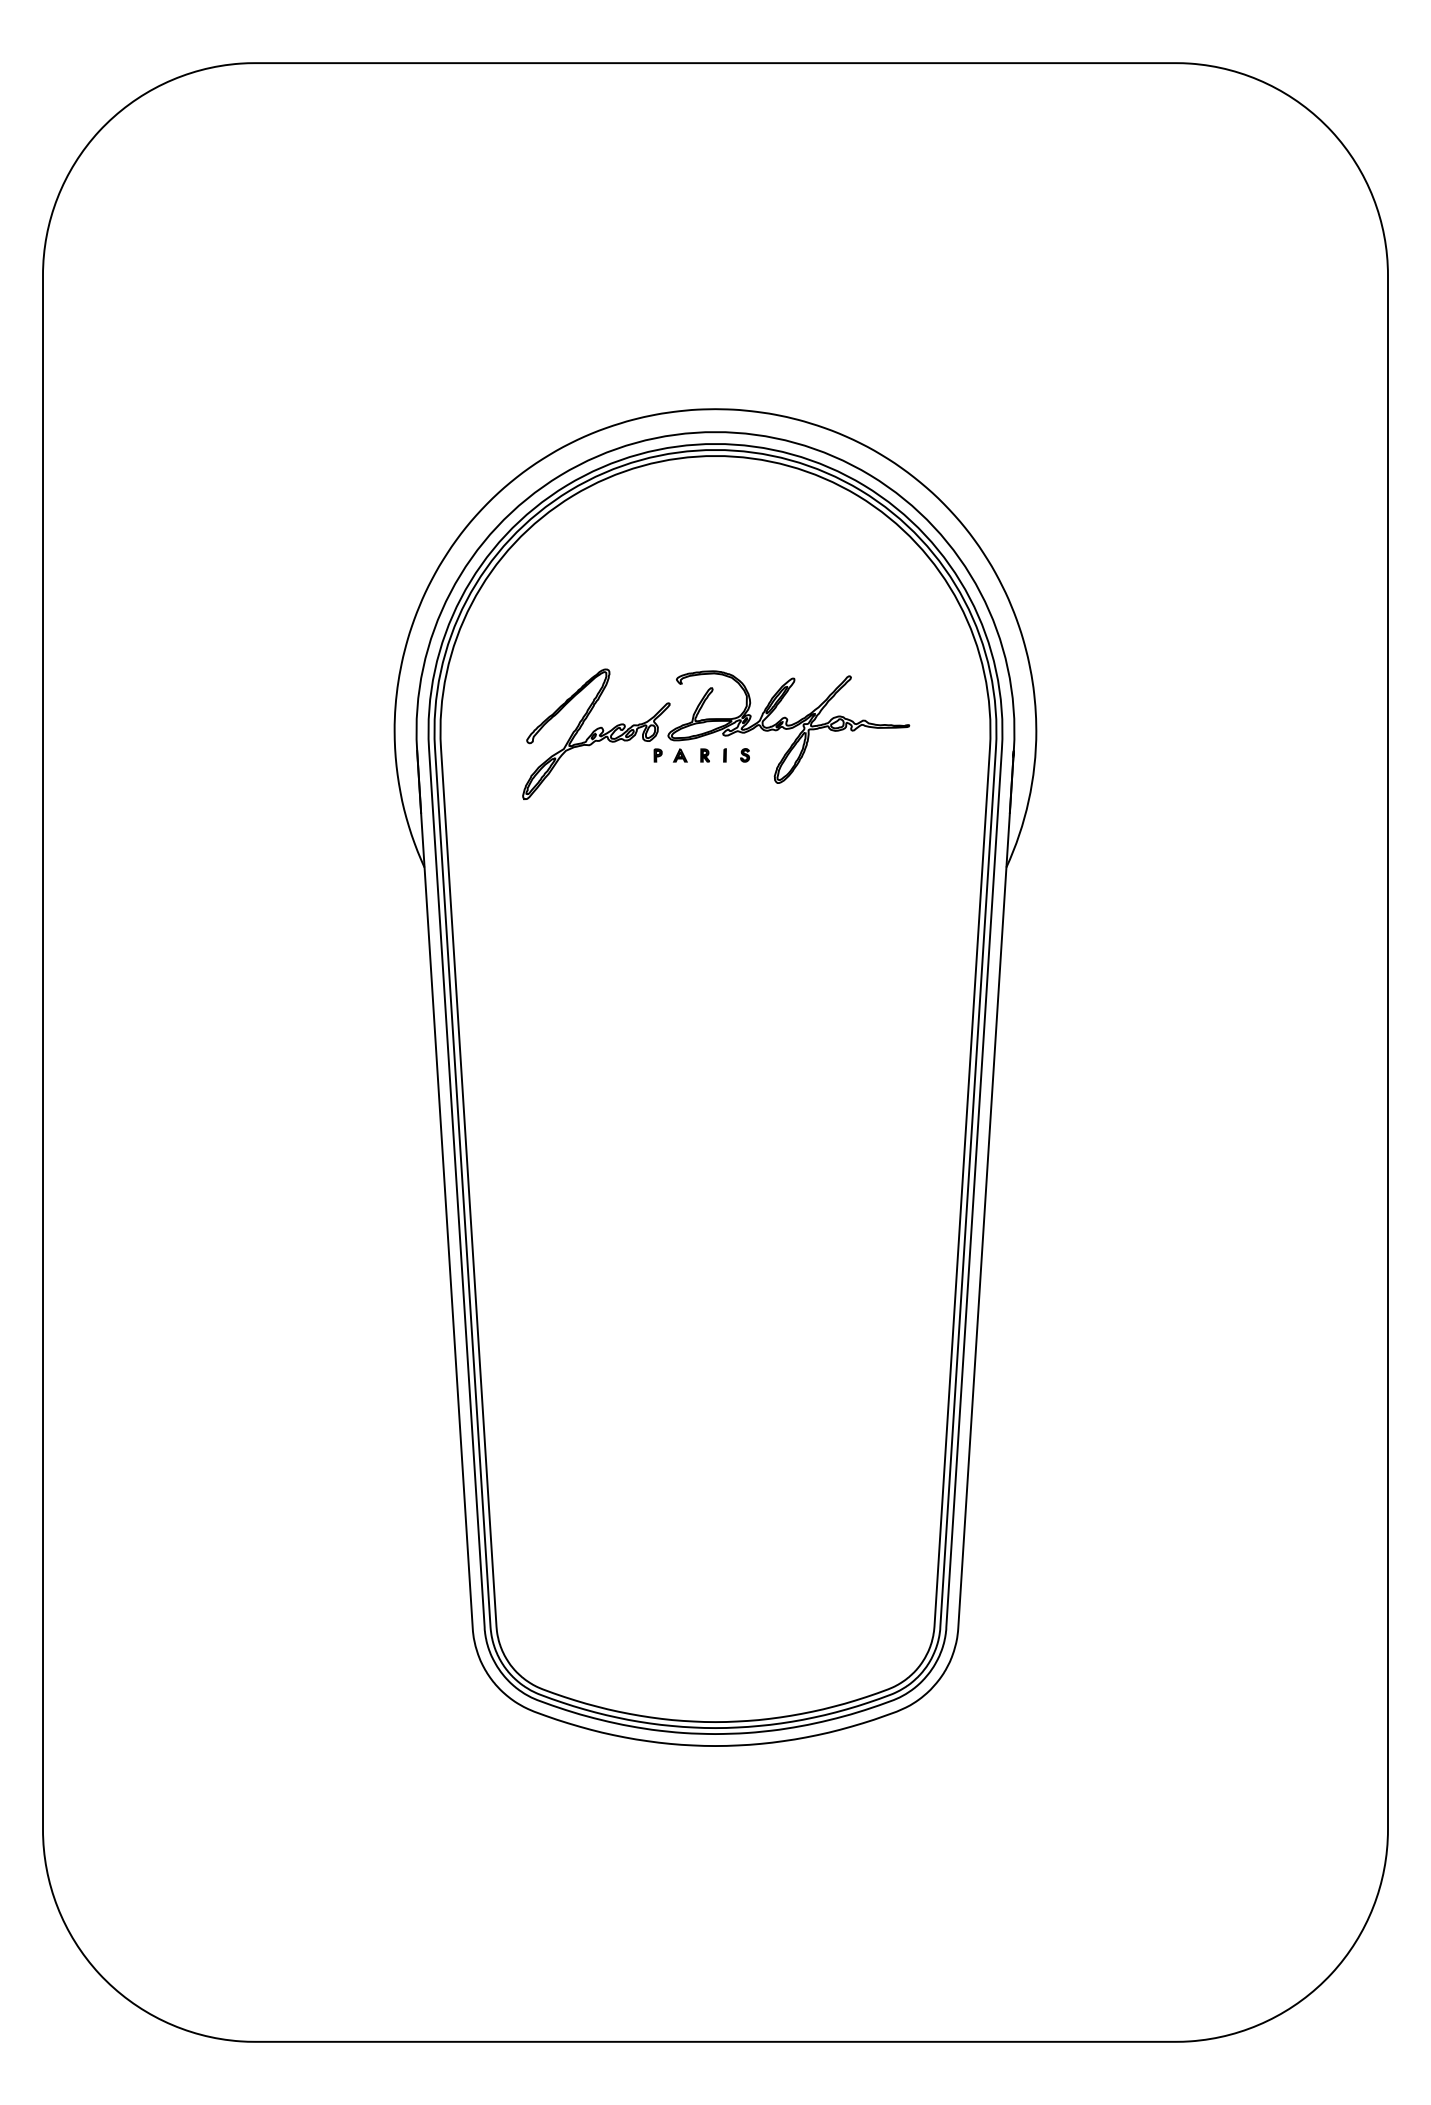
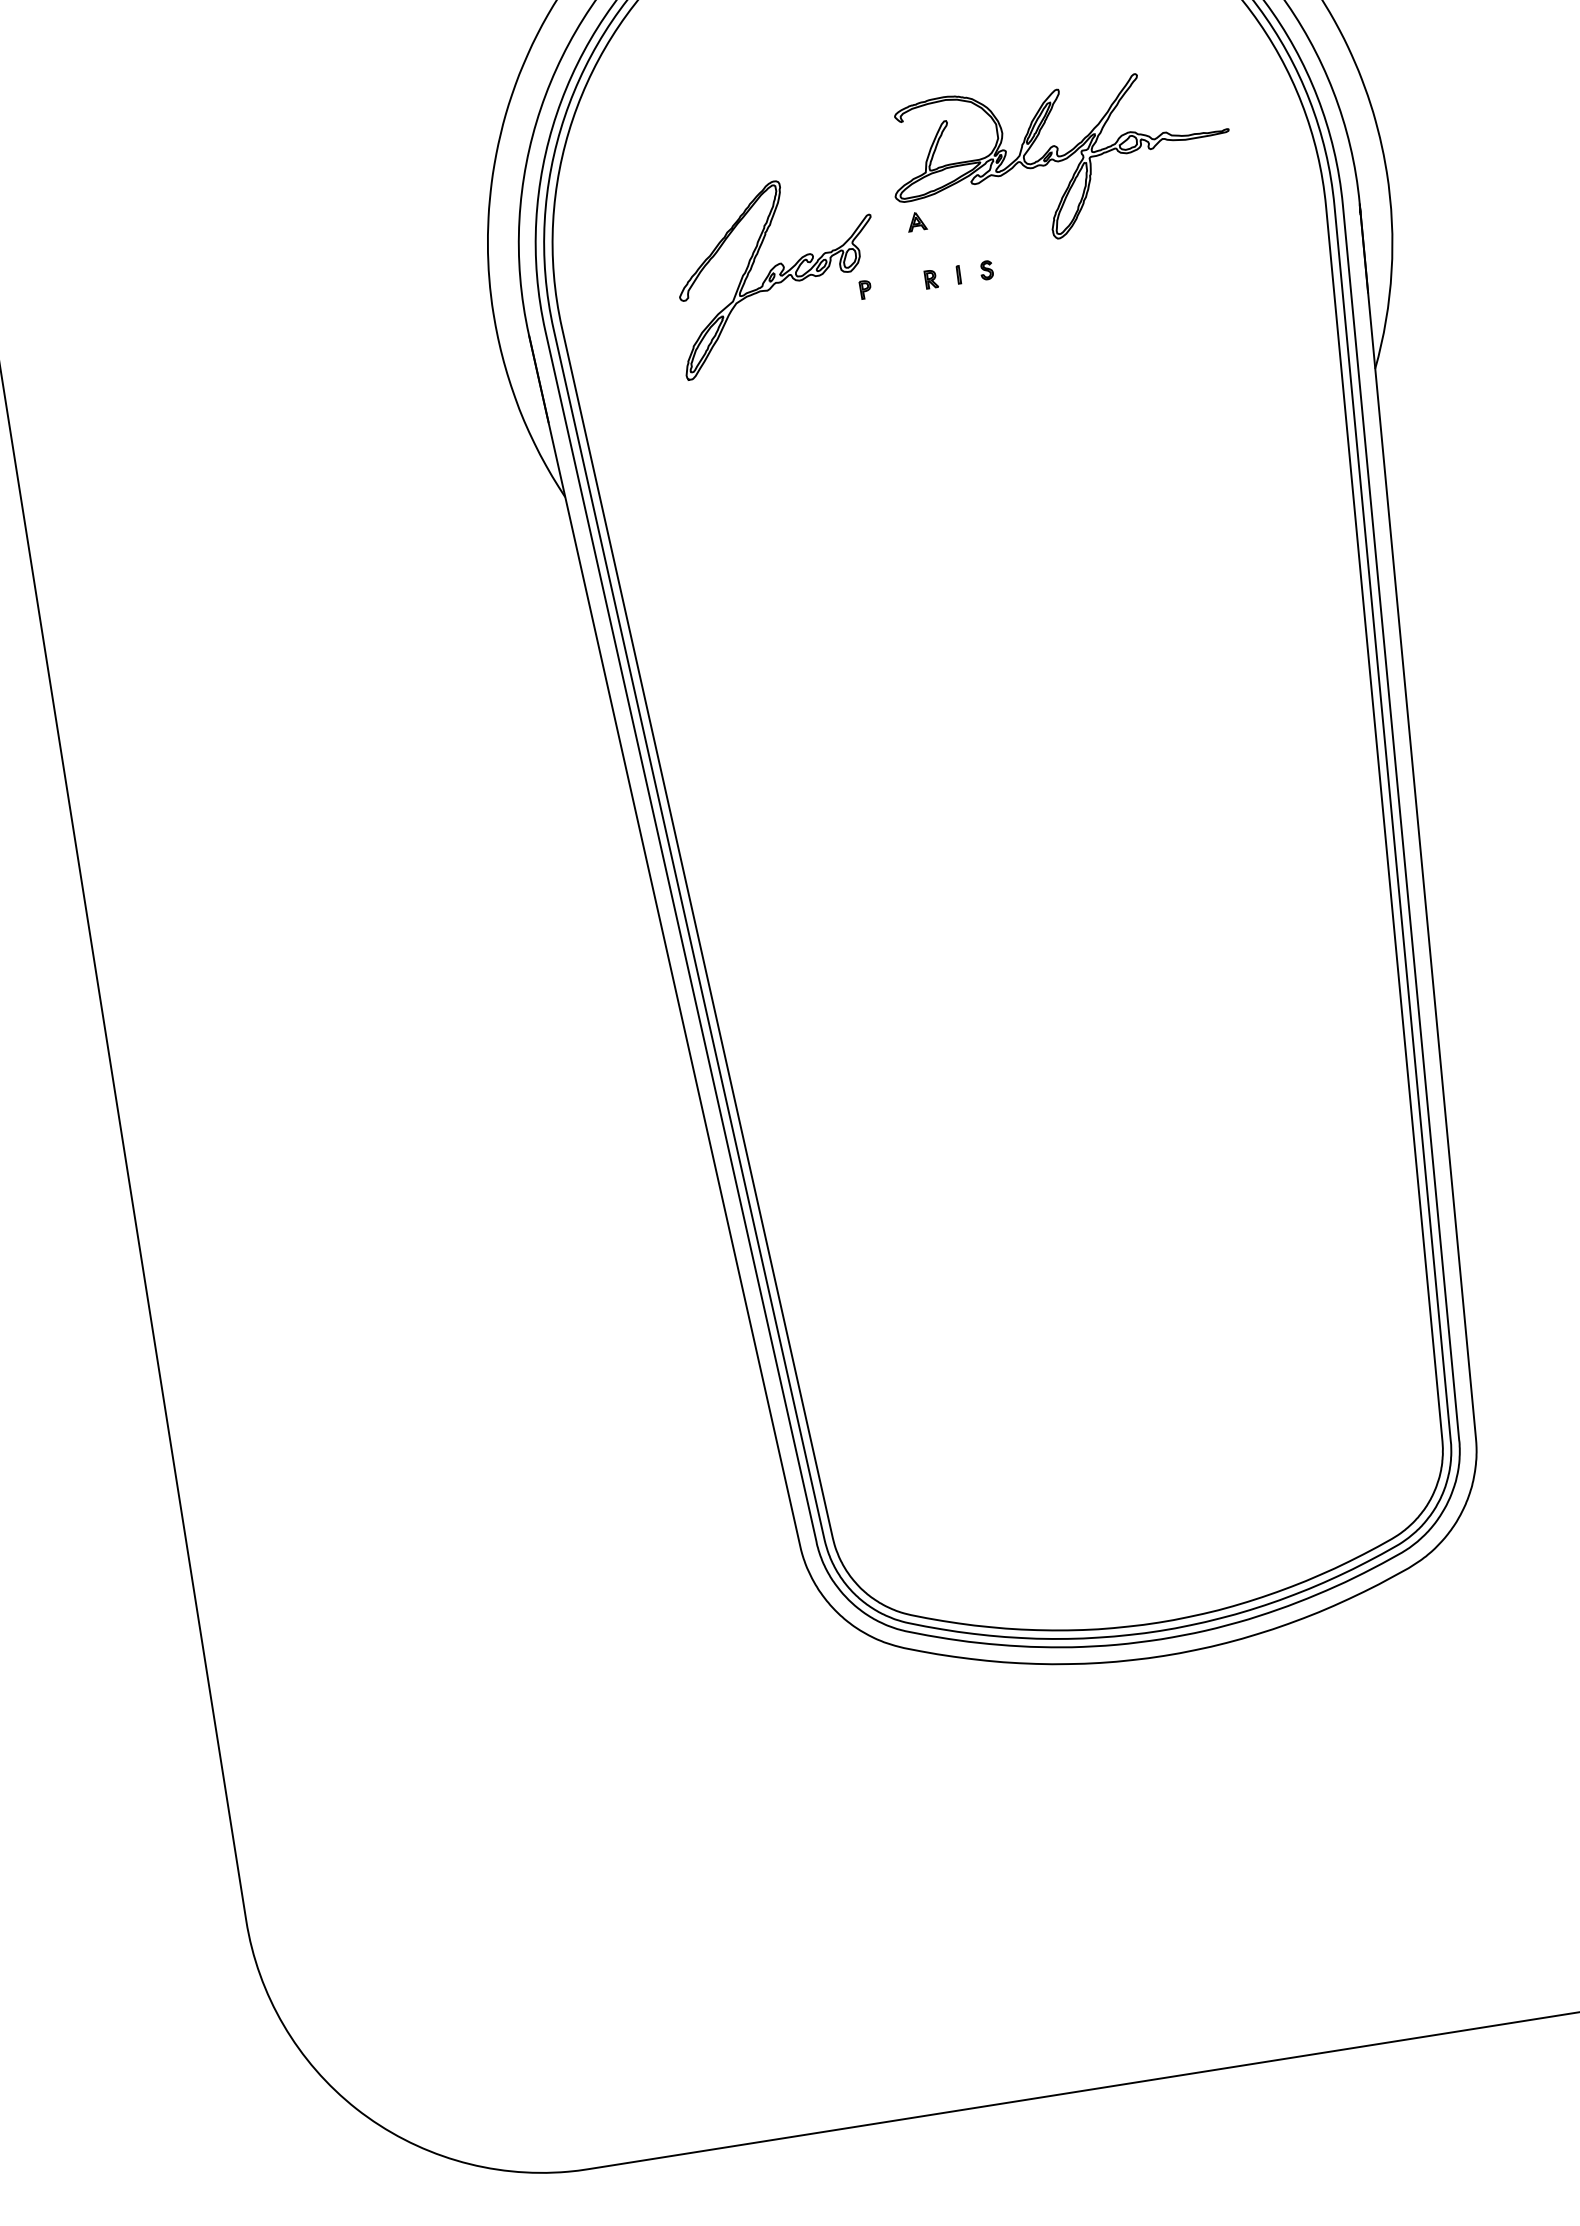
part: (788, 726) -> (1060, 157), moved

